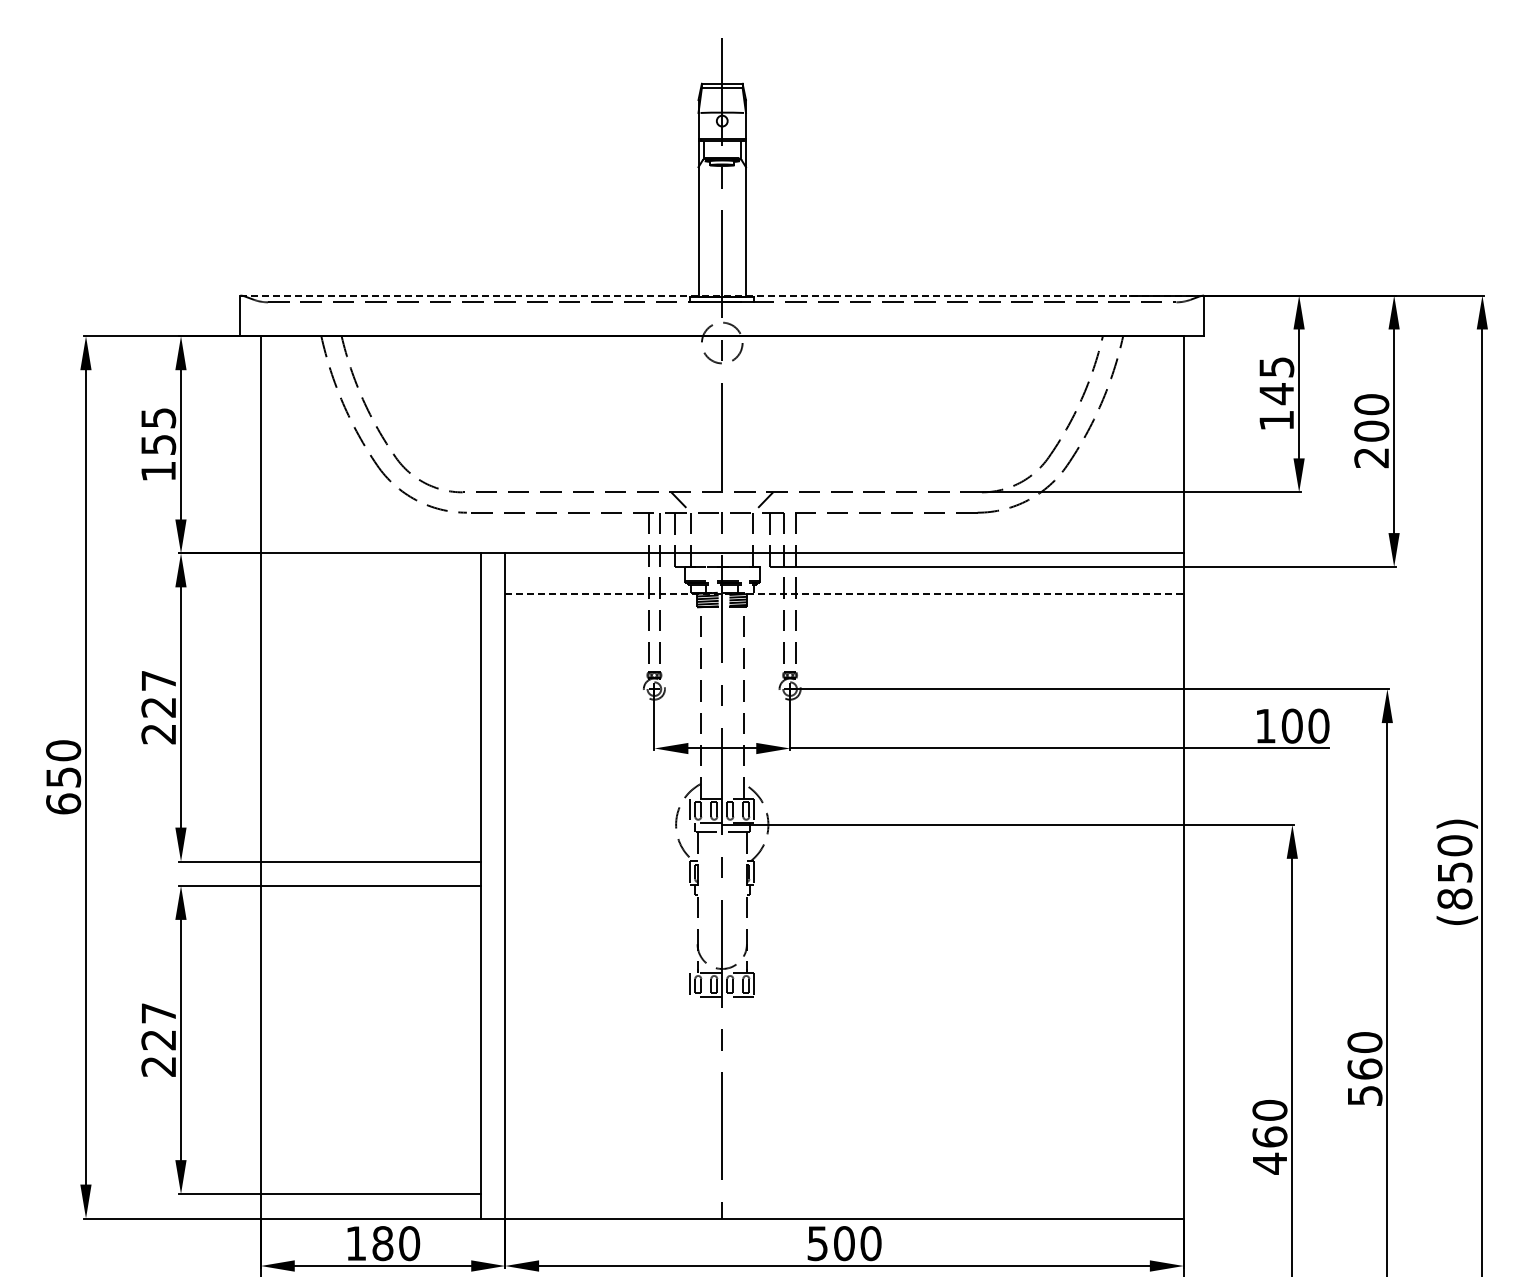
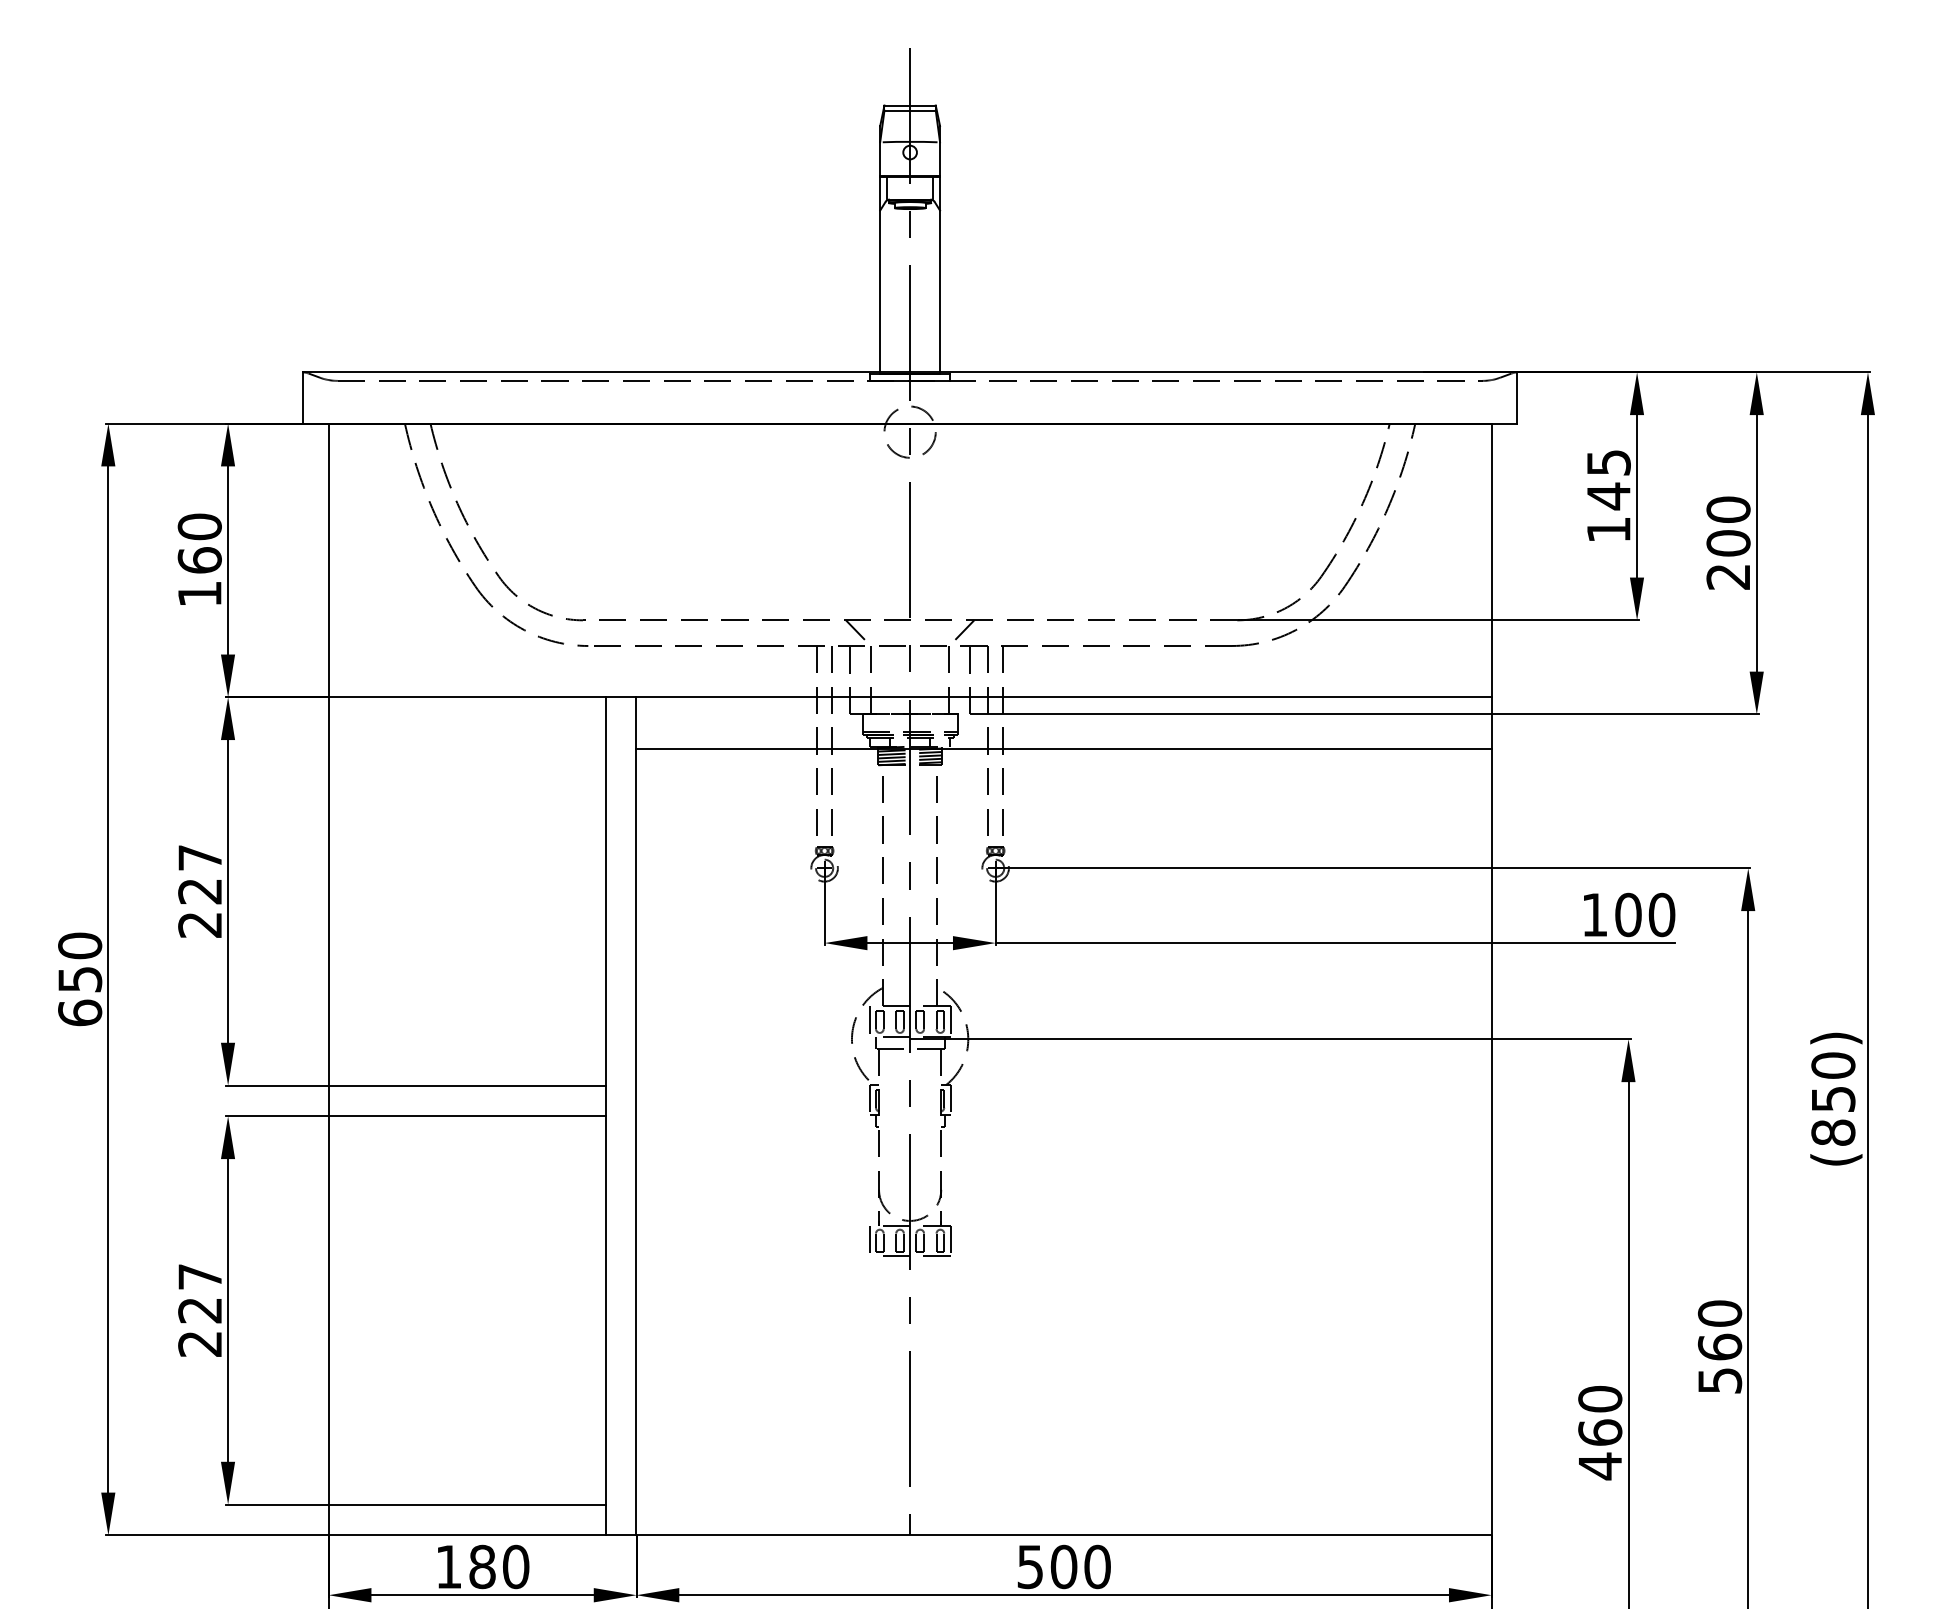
line: (722, 295) -> (910, 372), dashed -> solid
text: (158, 431) -> (199, 543), 155 -> 160
line: (844, 594) -> (1064, 749), dashed -> solid

